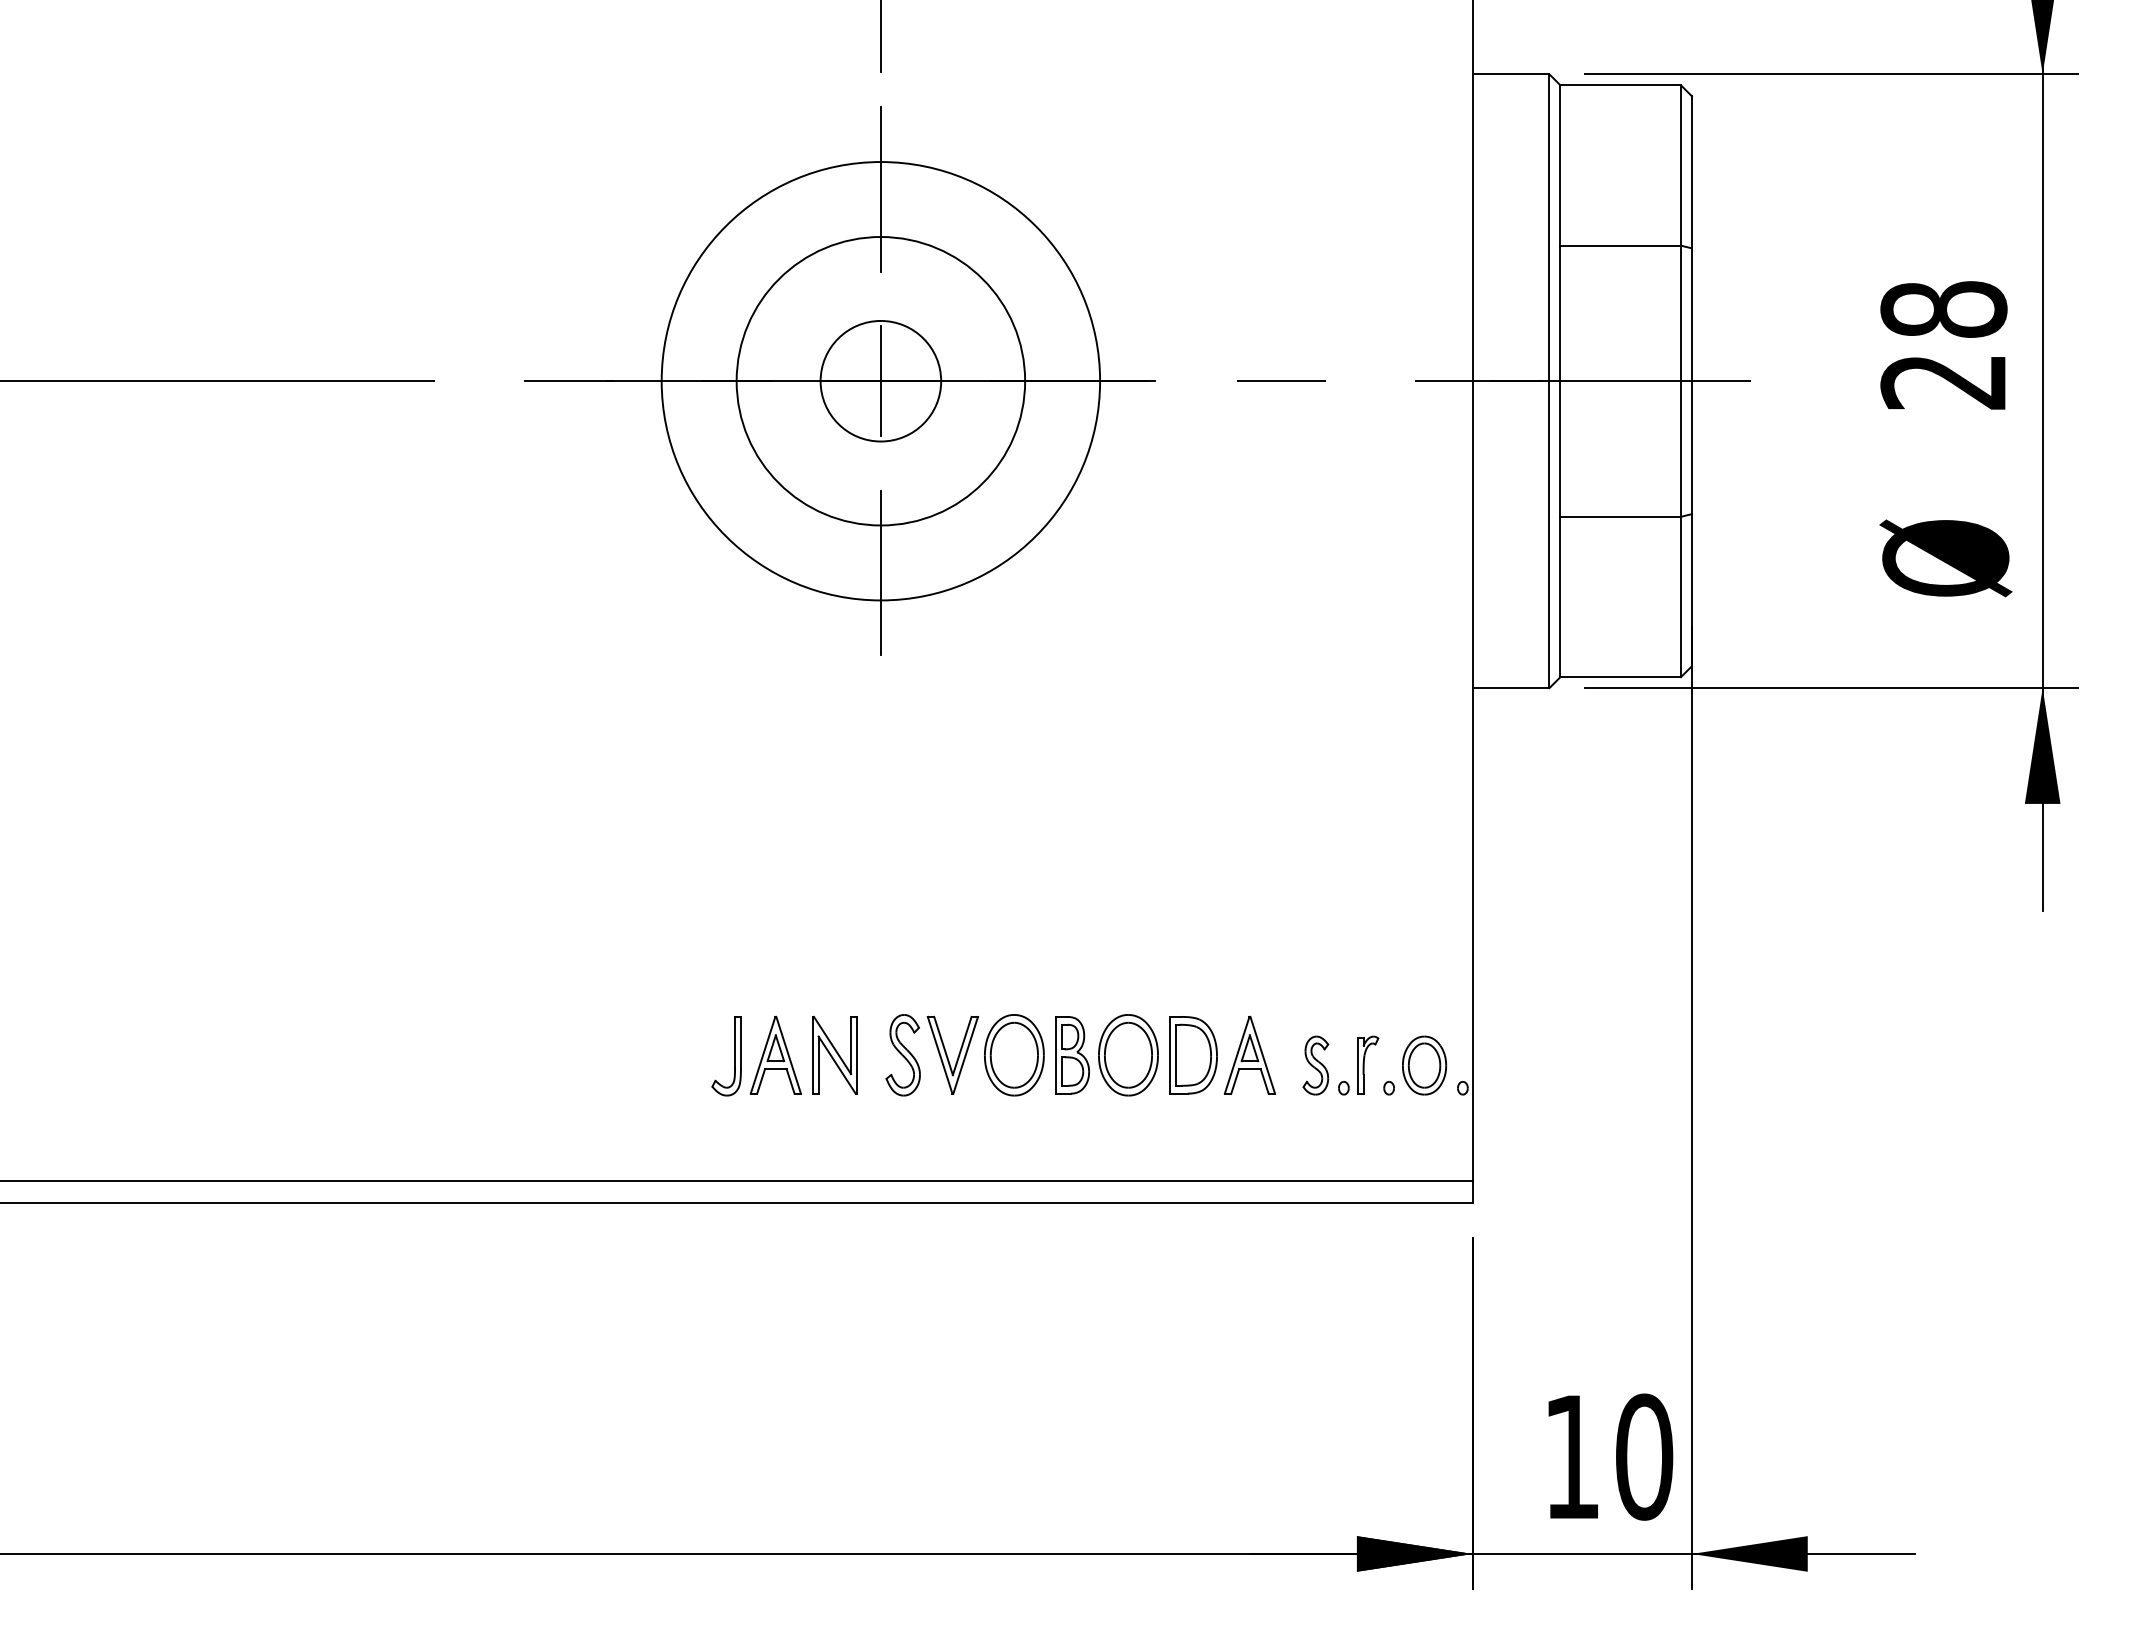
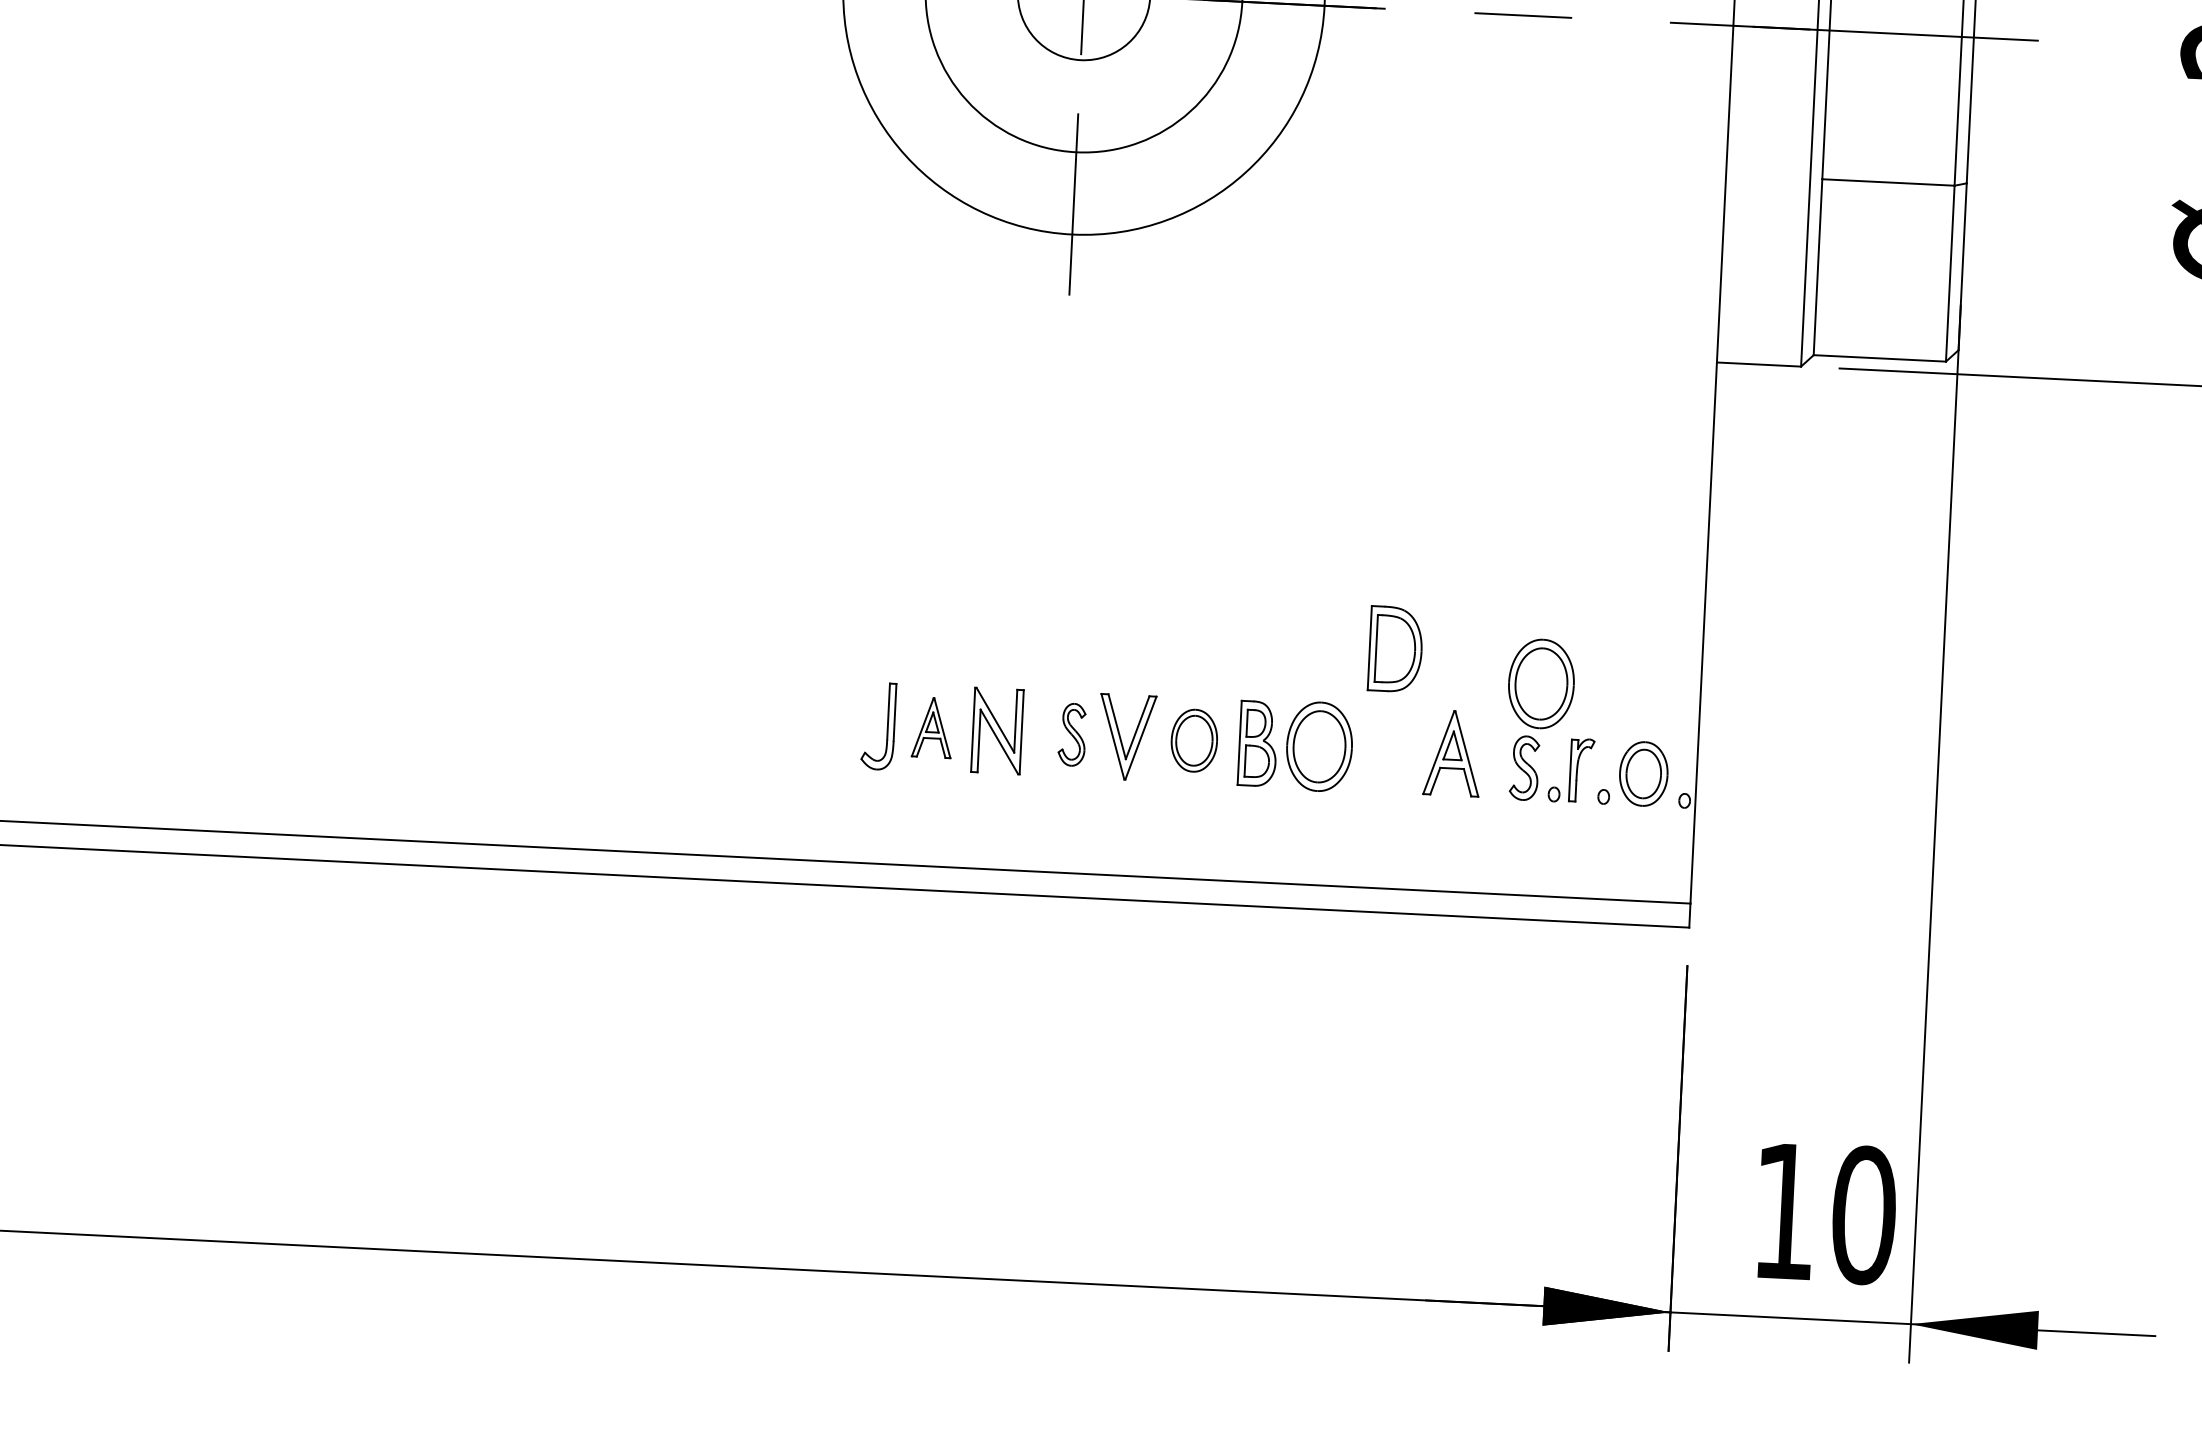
part: (1327, 988) -> (1541, 684), added
part: (775, 1054) -> (932, 727), size x0.7
part: (902, 1055) -> (1071, 734), size x0.7
part: (1014, 1055) -> (1194, 740), size x0.7
part: (1193, 1055) -> (1395, 649), moved

